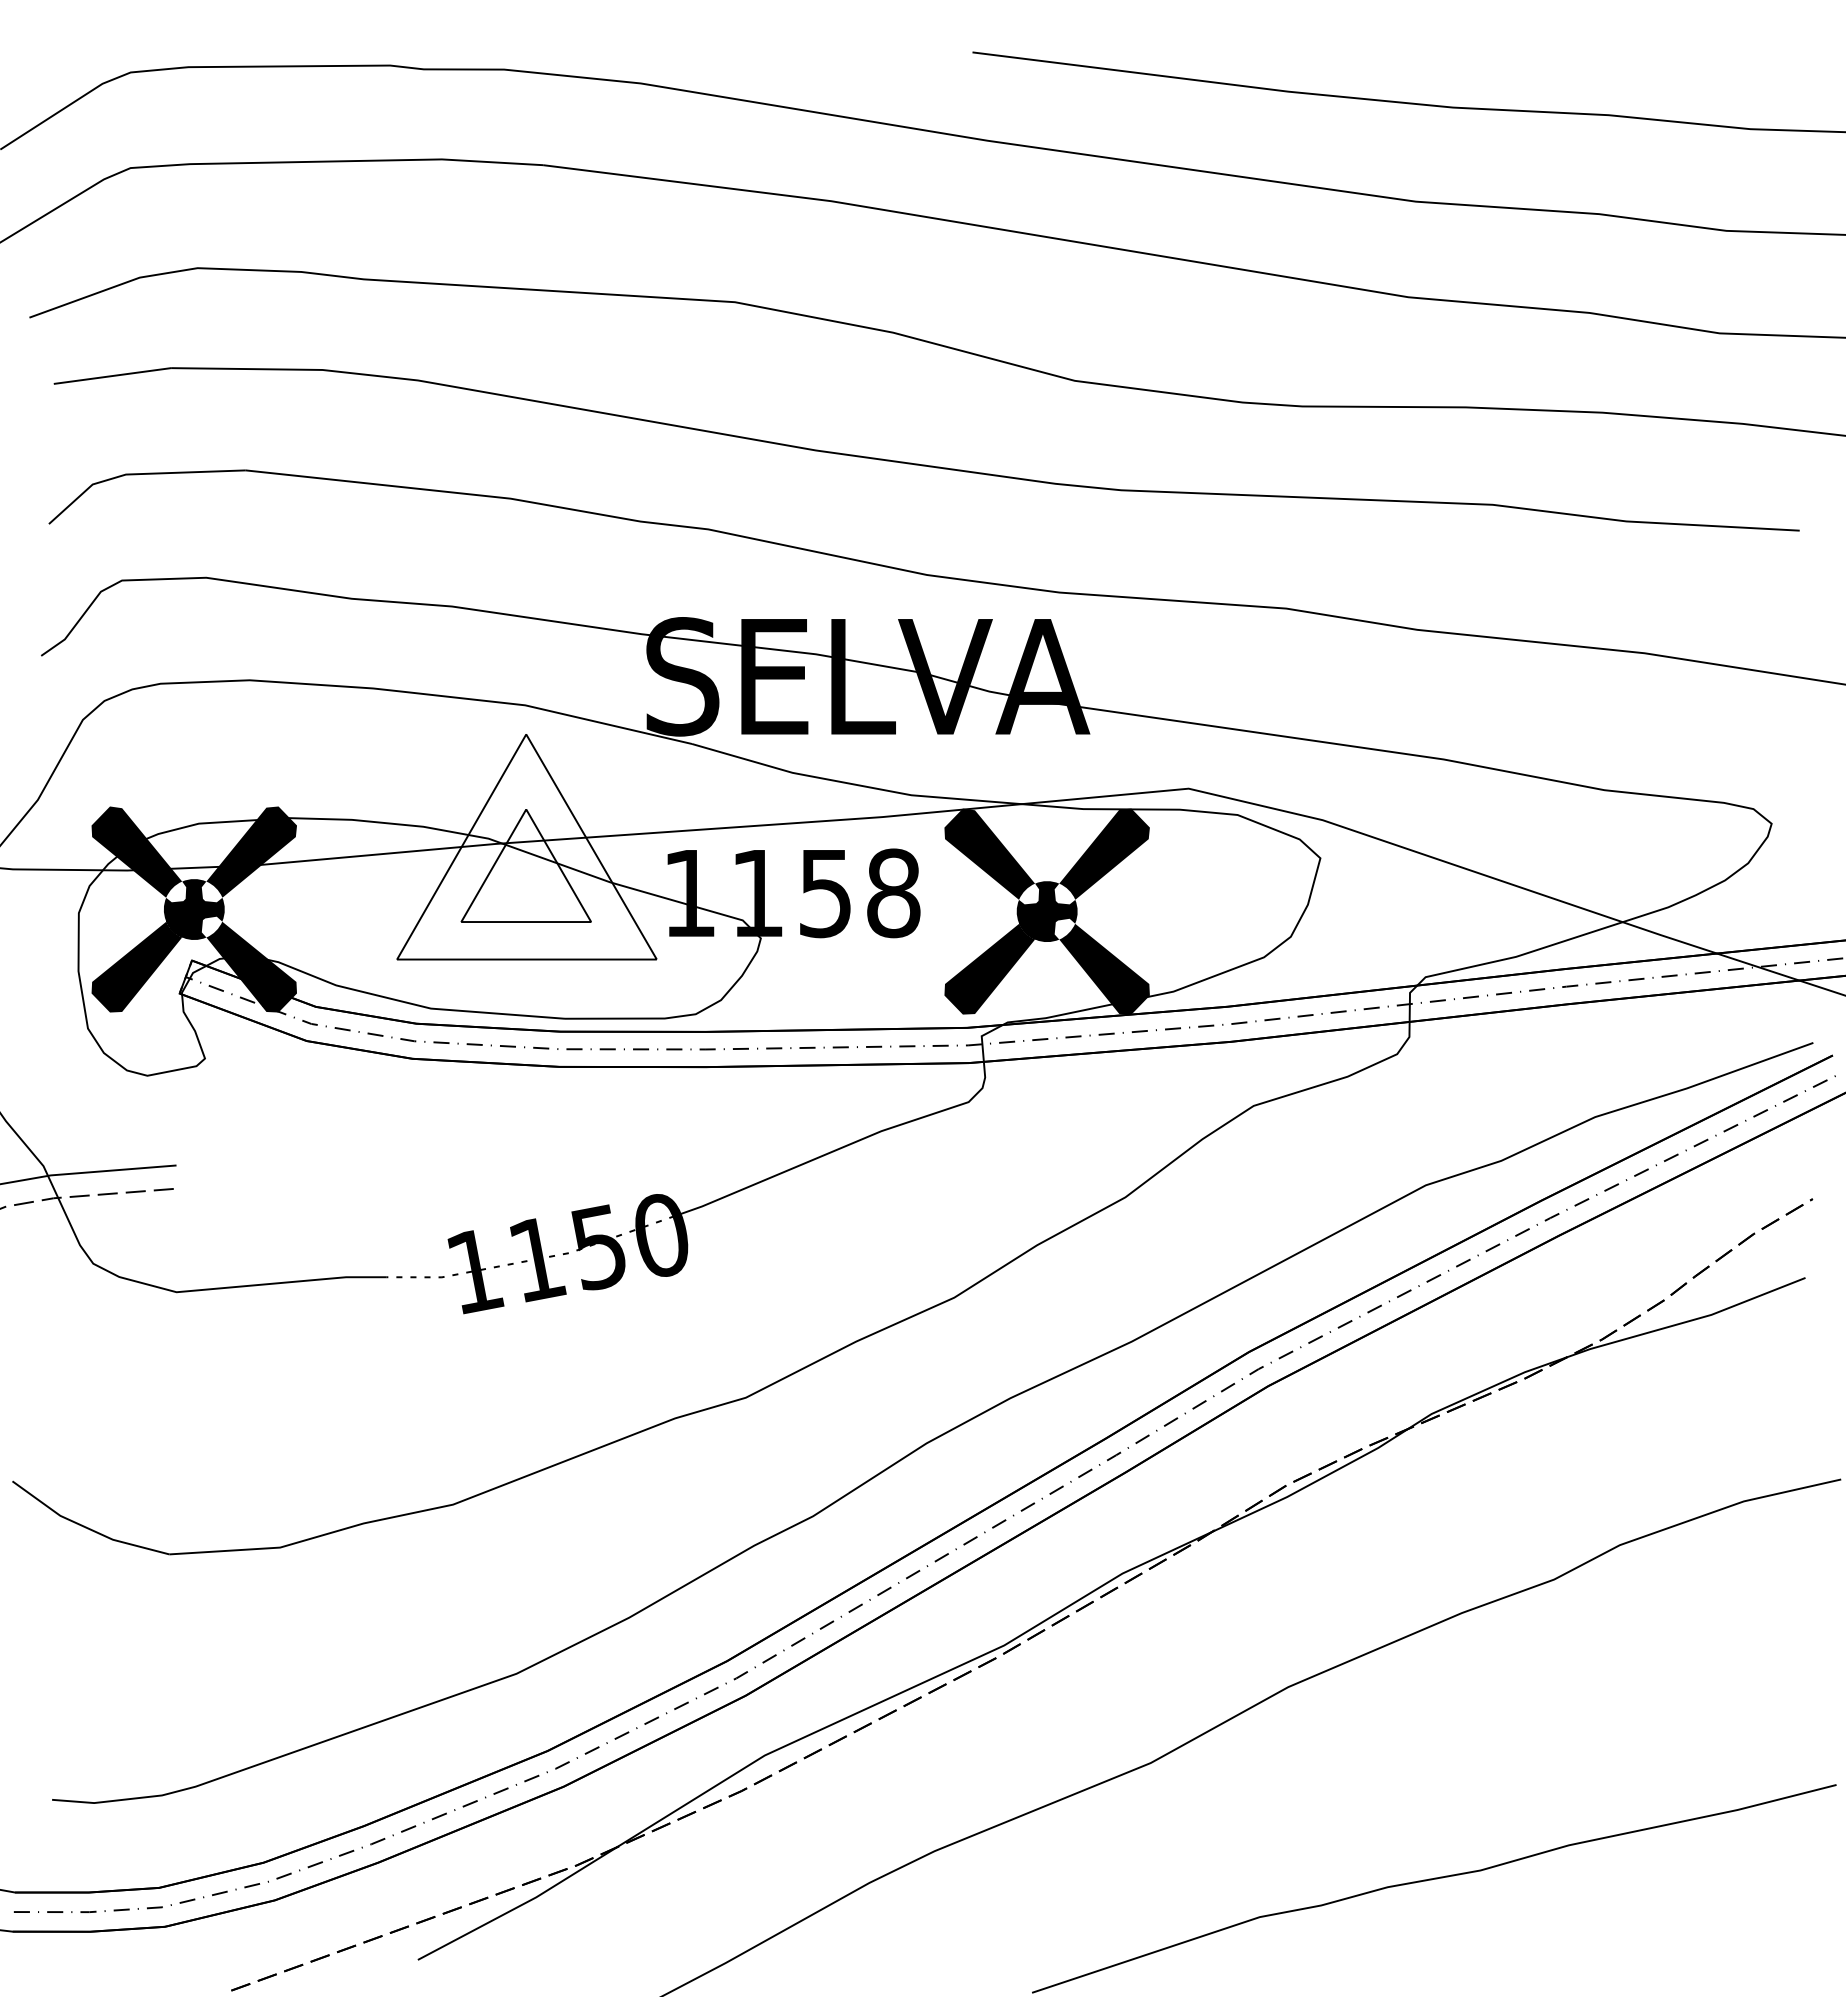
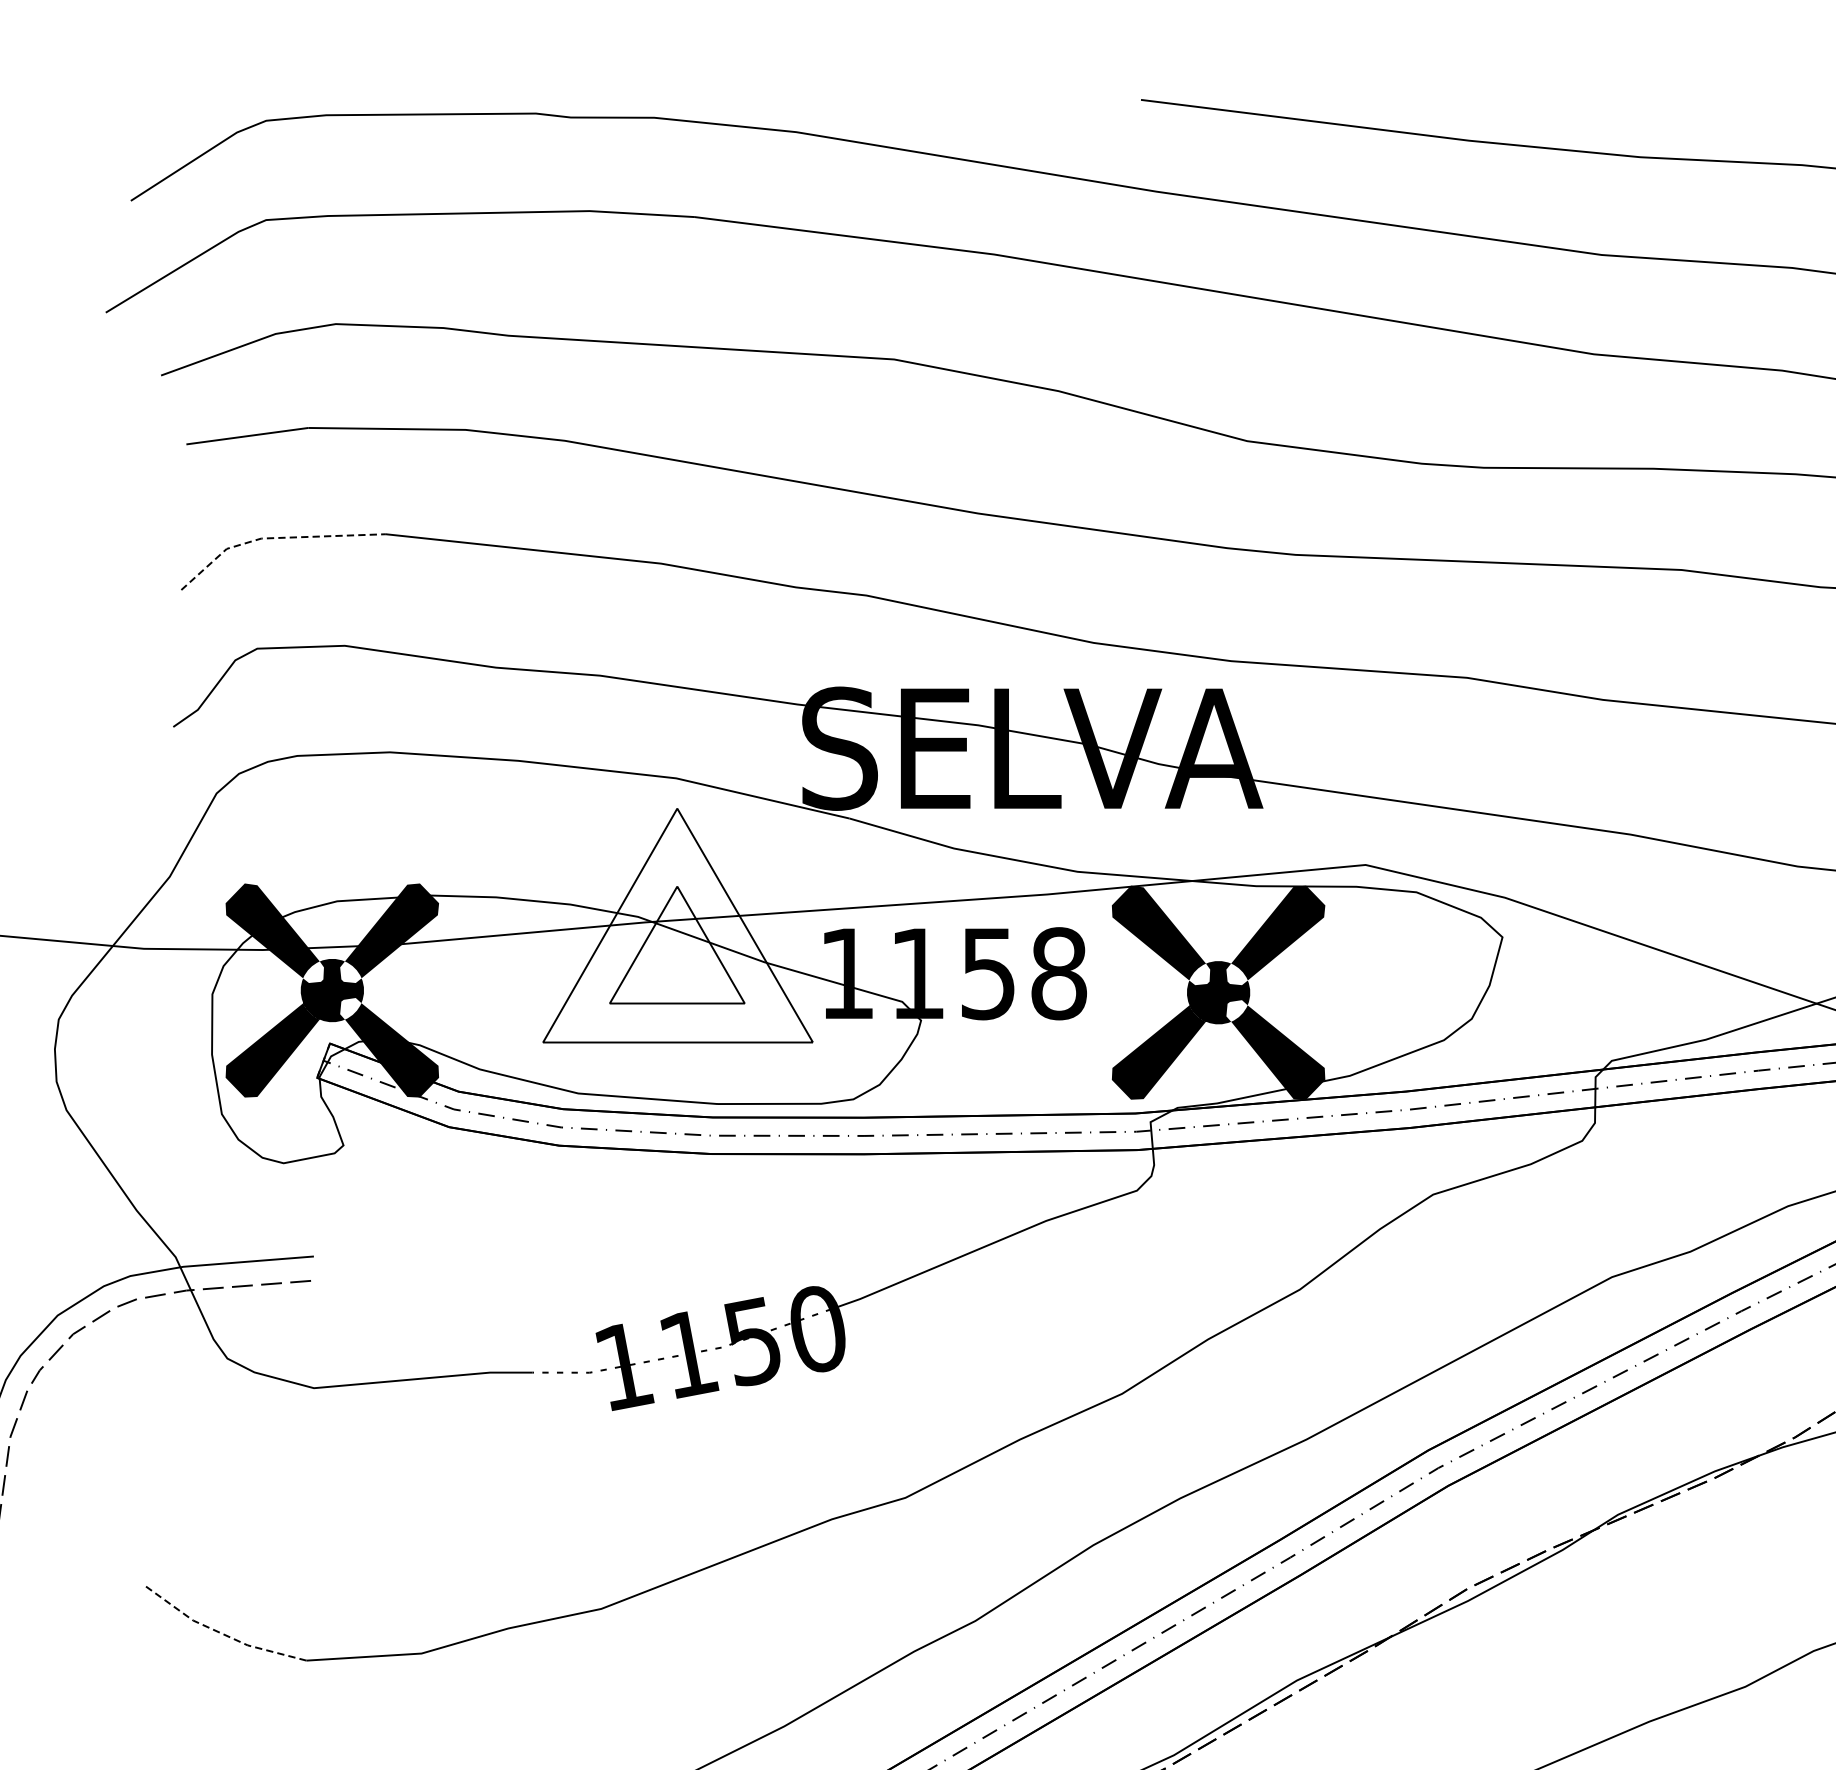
line: (137, 474) -> (273, 538), solid -> dashed
line: (85, 1527) -> (219, 1632), solid -> dashed

